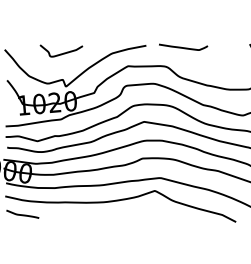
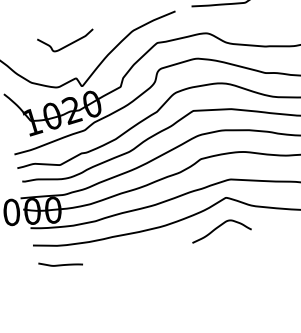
curve: (146, 211) -> (220, 226), added

